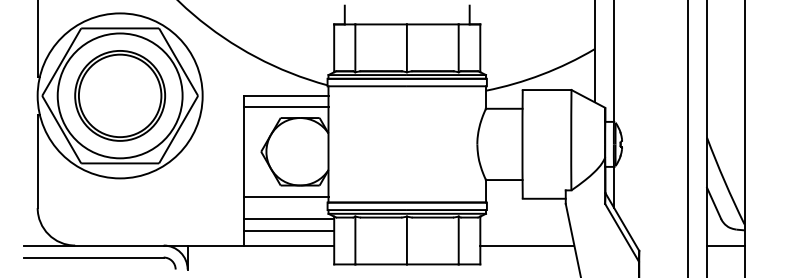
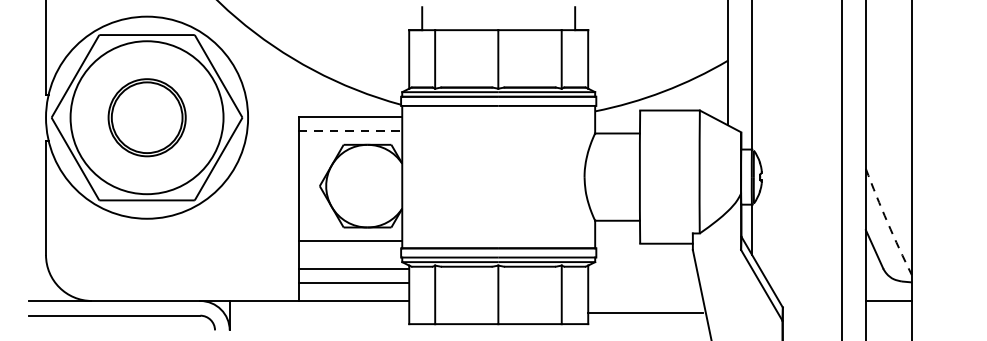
part: (120, 95) -> (147, 117), size x0.7
line: (286, 106) -> (350, 130), solid -> dashed
arc: (724, 181) -> (887, 222), solid -> dashed
line: (527, 245) -> (646, 313), moved

